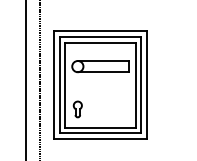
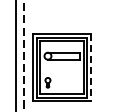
line: (147, 86) -> (91, 68), solid -> dashed

